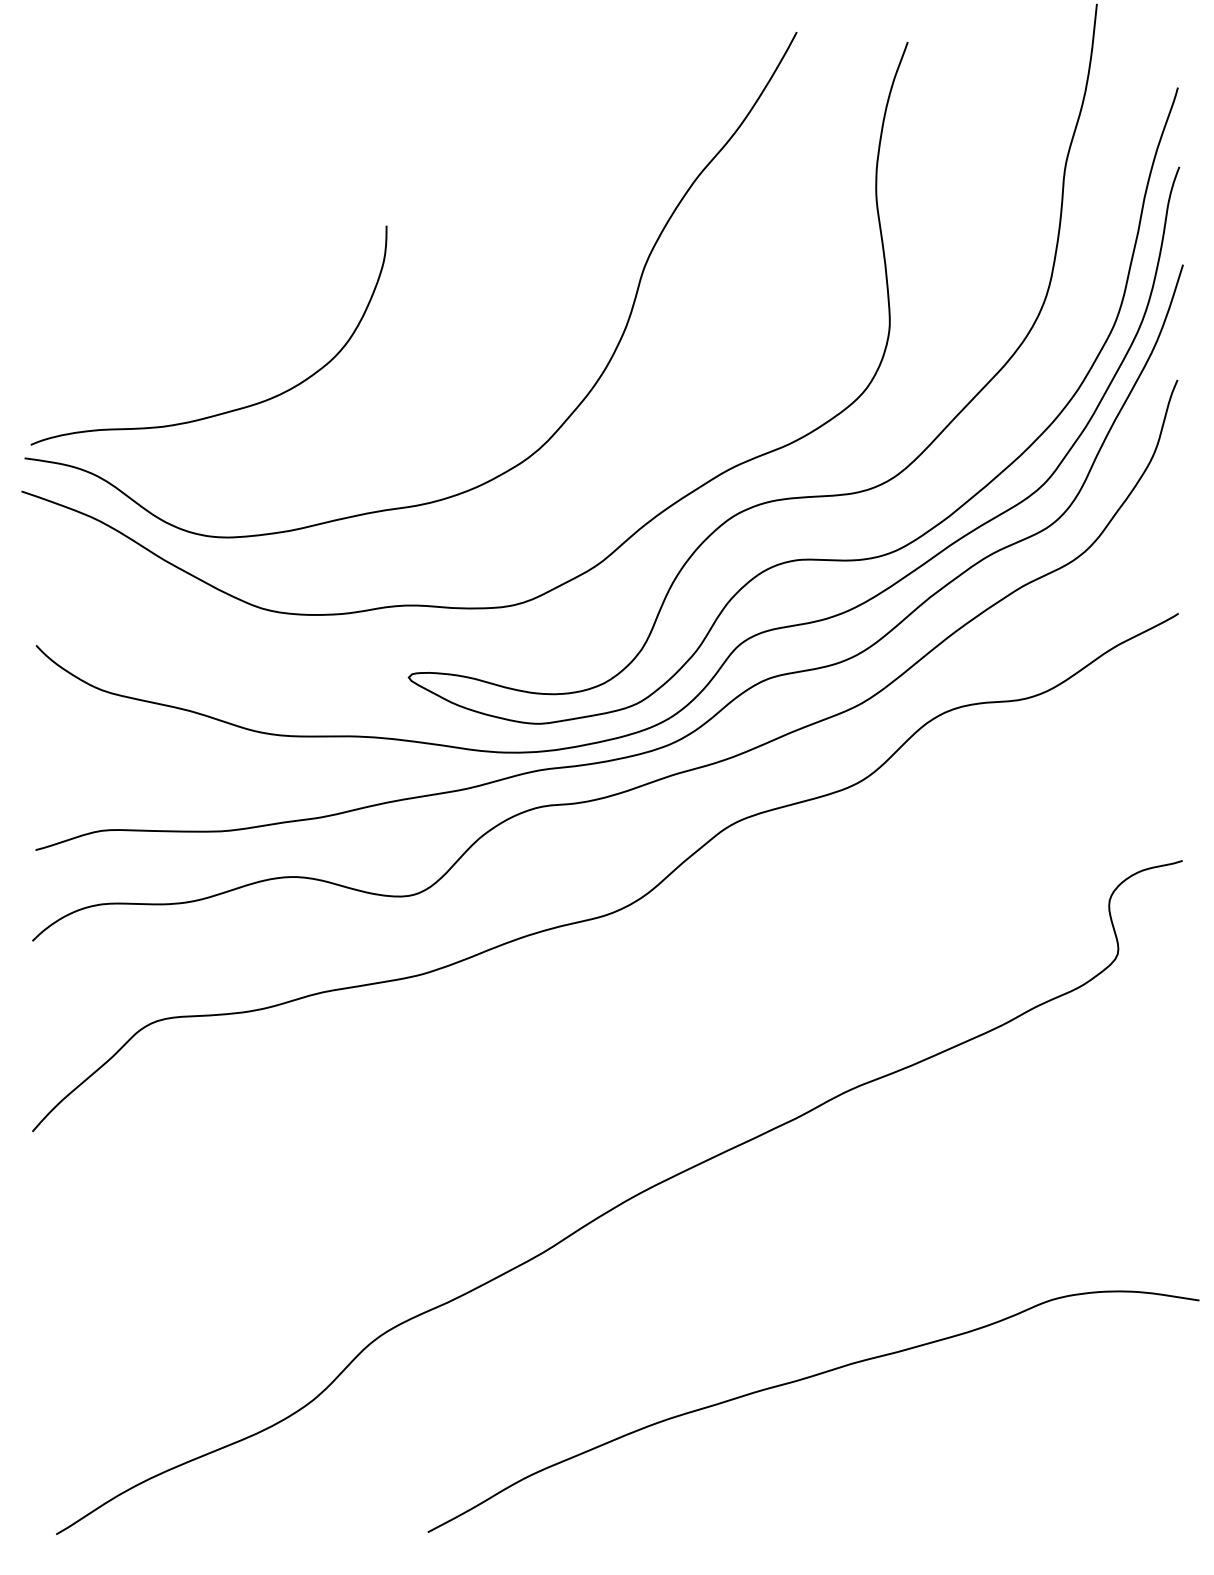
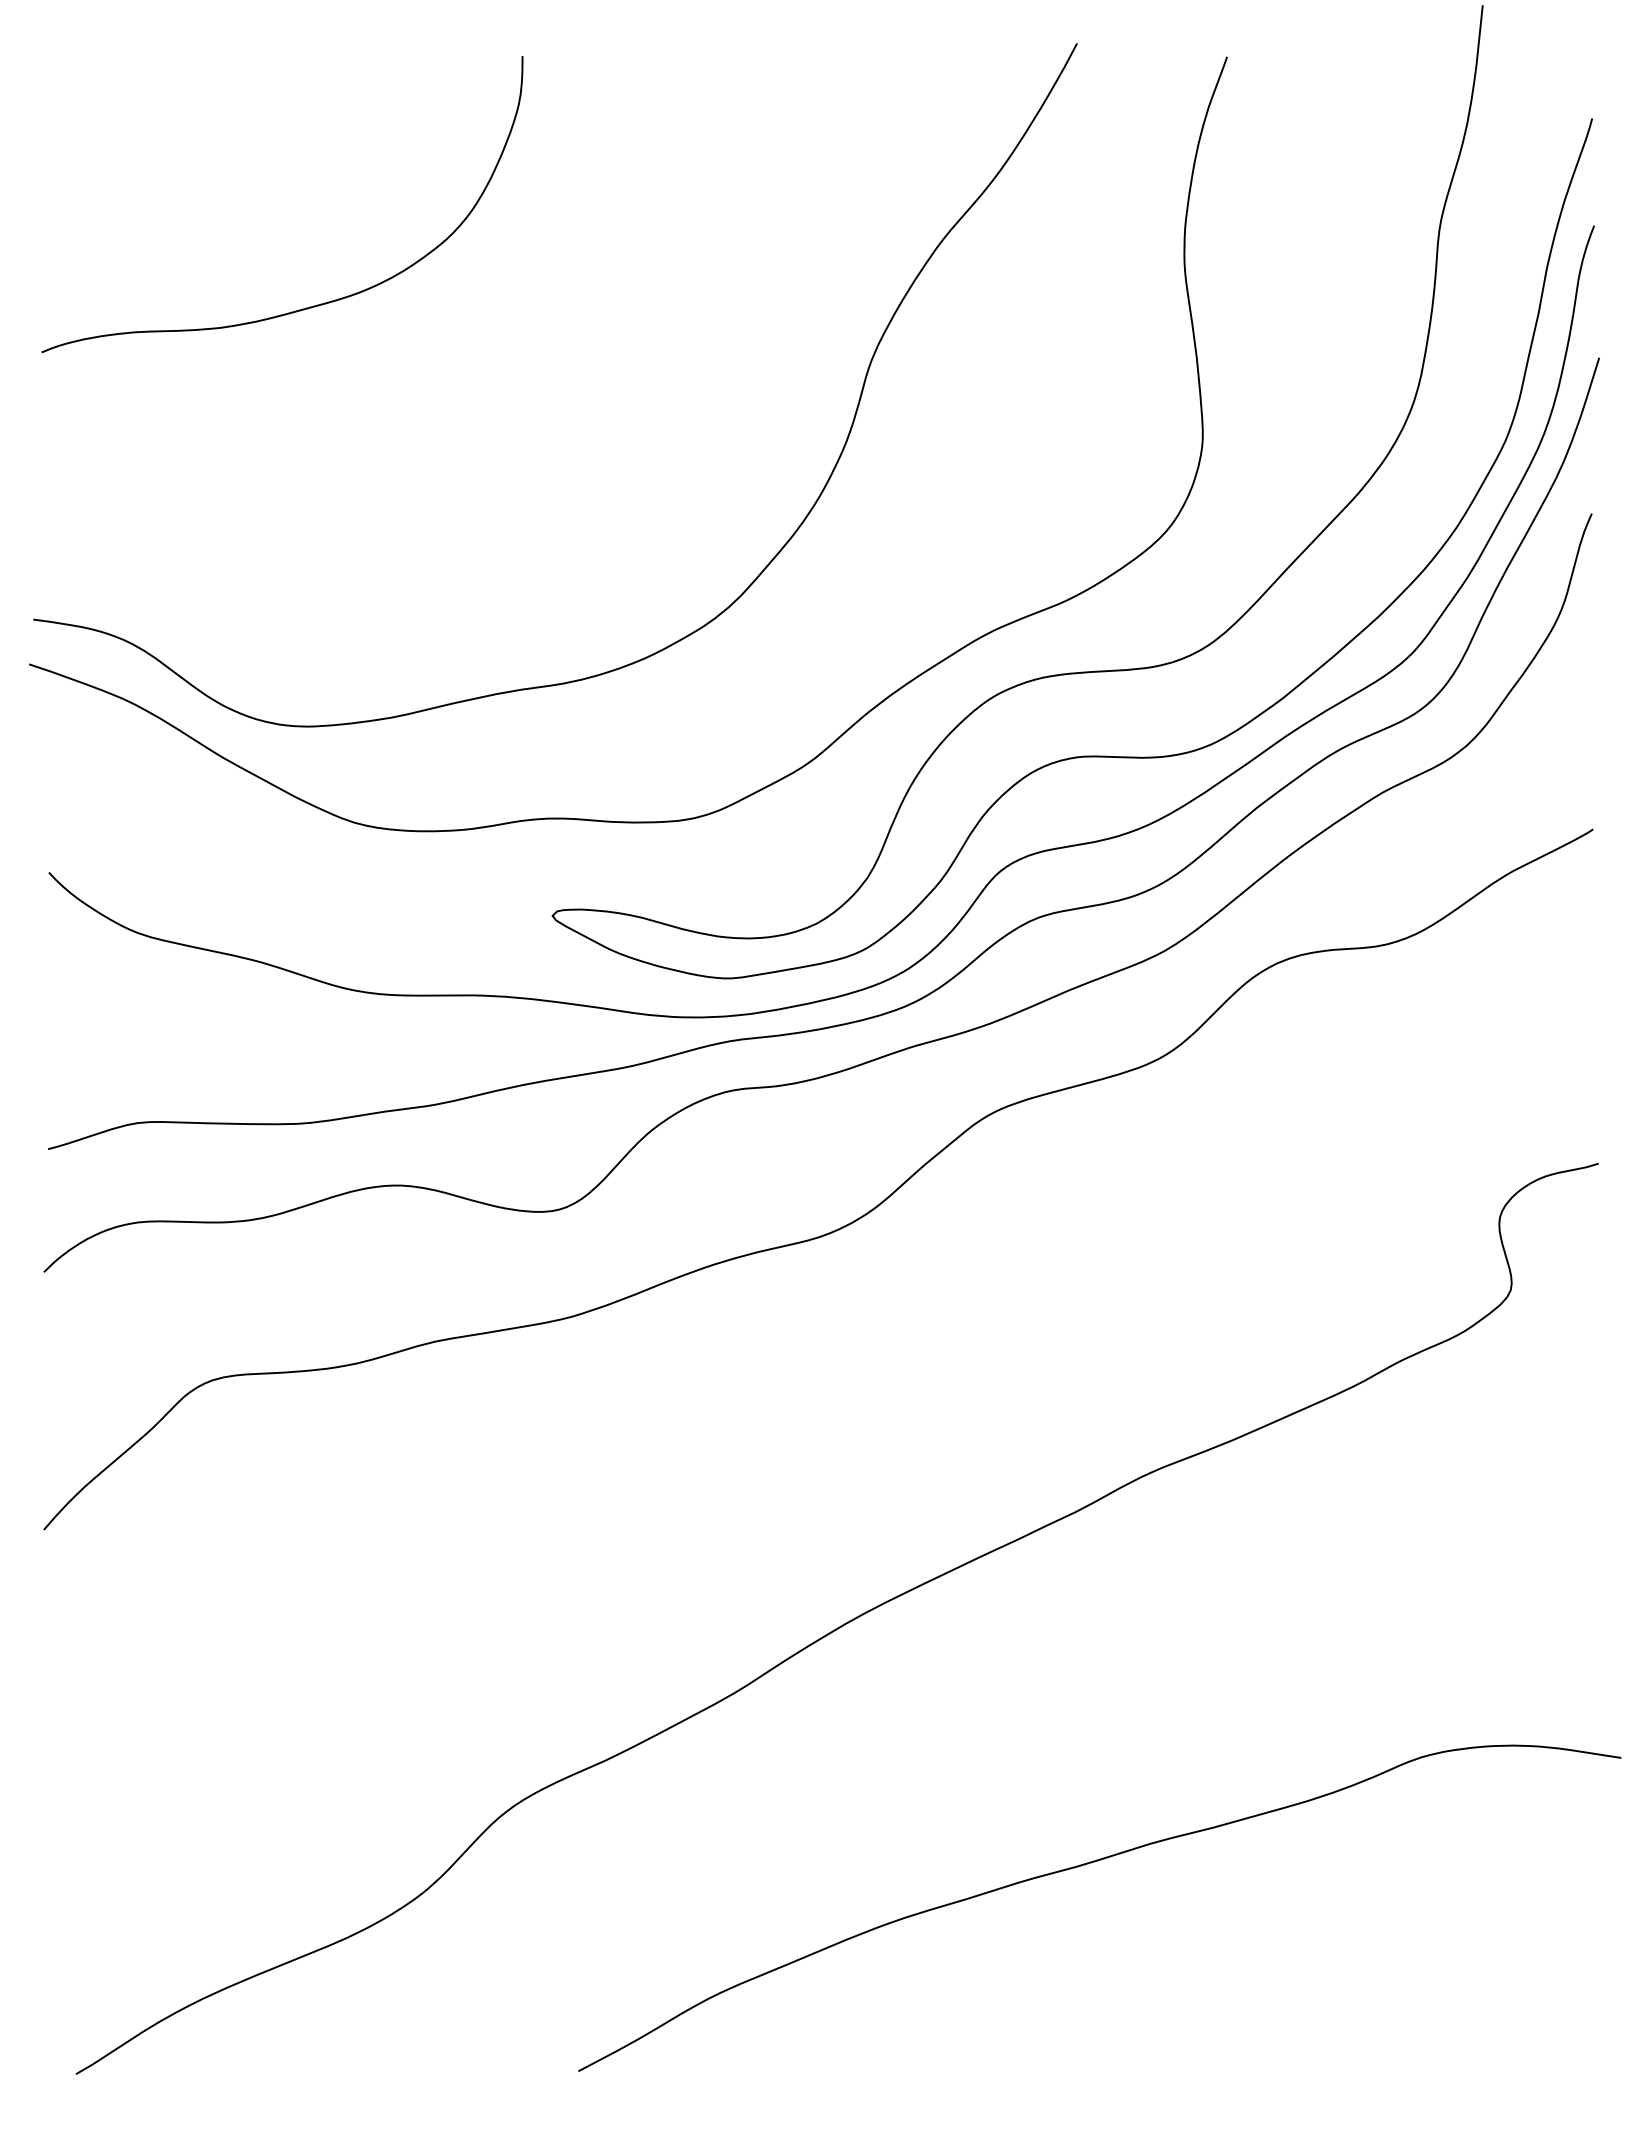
curve: (228, 410) -> (309, 306), moved

